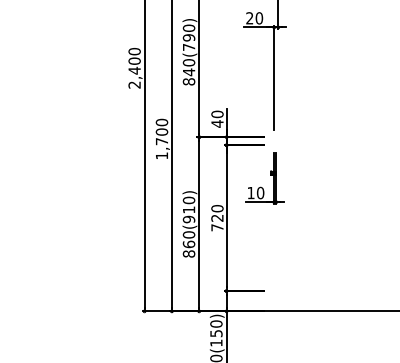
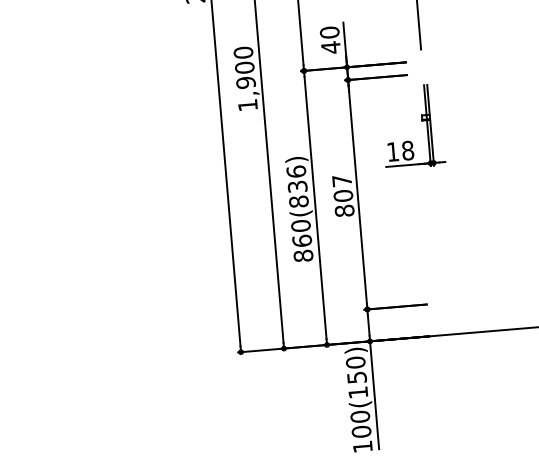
text: (161, 141) -> (245, 82), 1,700 -> 1,900
text: (260, 192) -> (407, 149), 10 -> 18
text: (188, 209) -> (296, 186), 860(910) -> 860(836)
text: (217, 218) -> (343, 196), 720 -> 807

